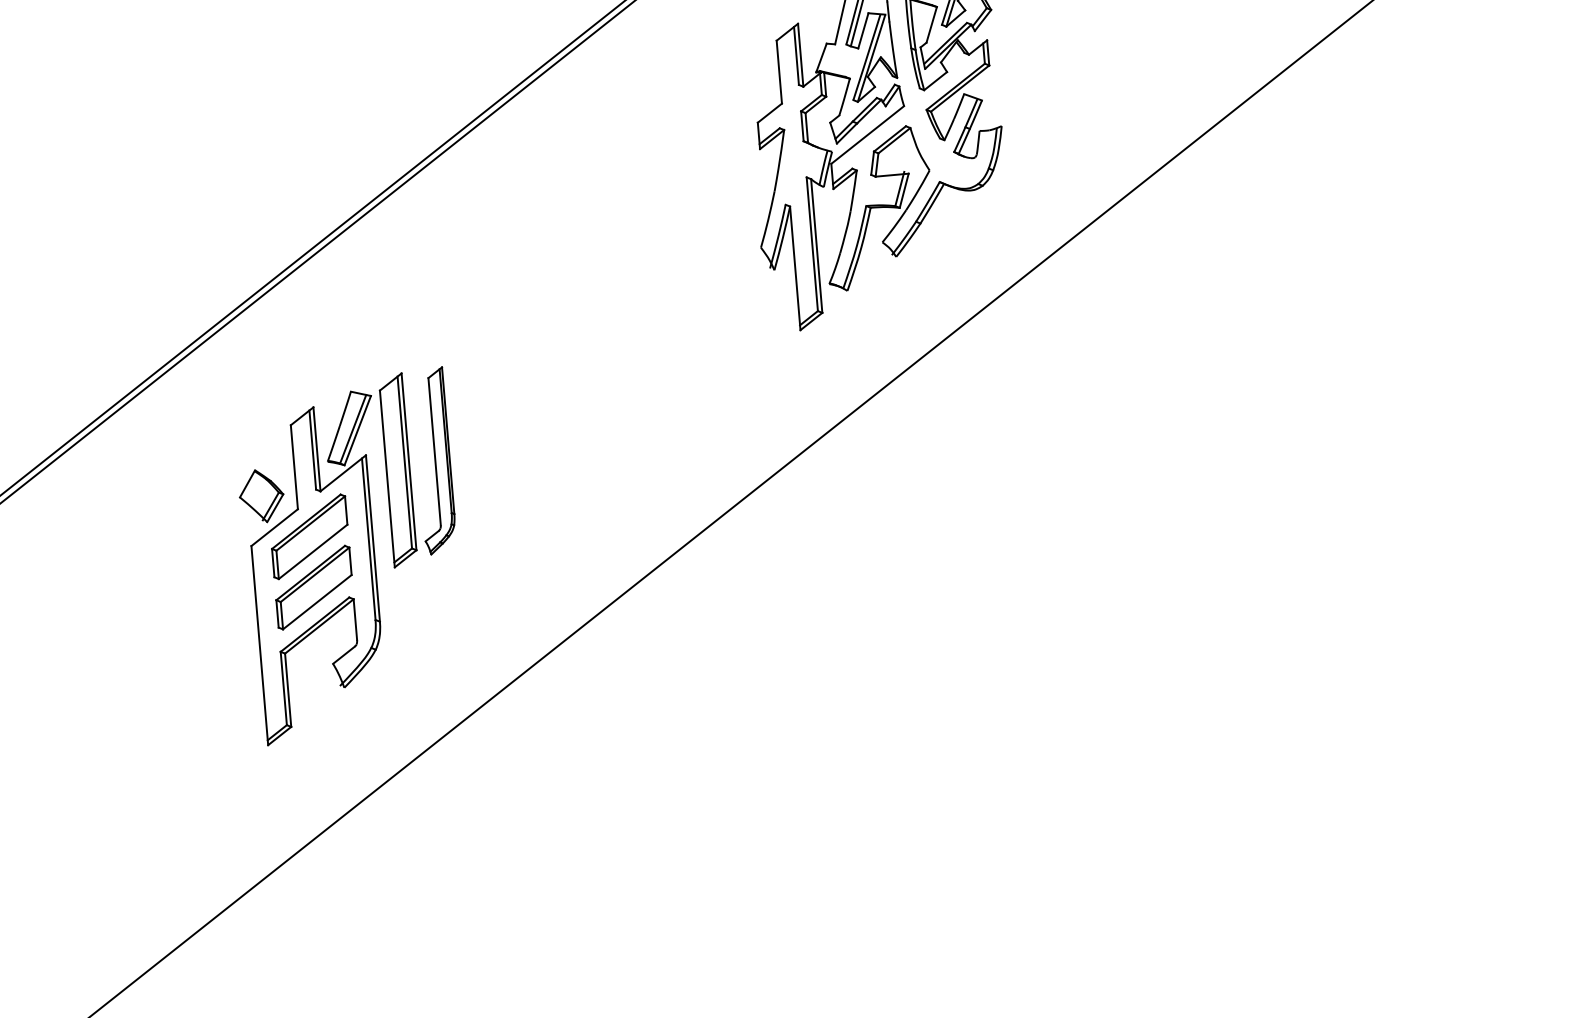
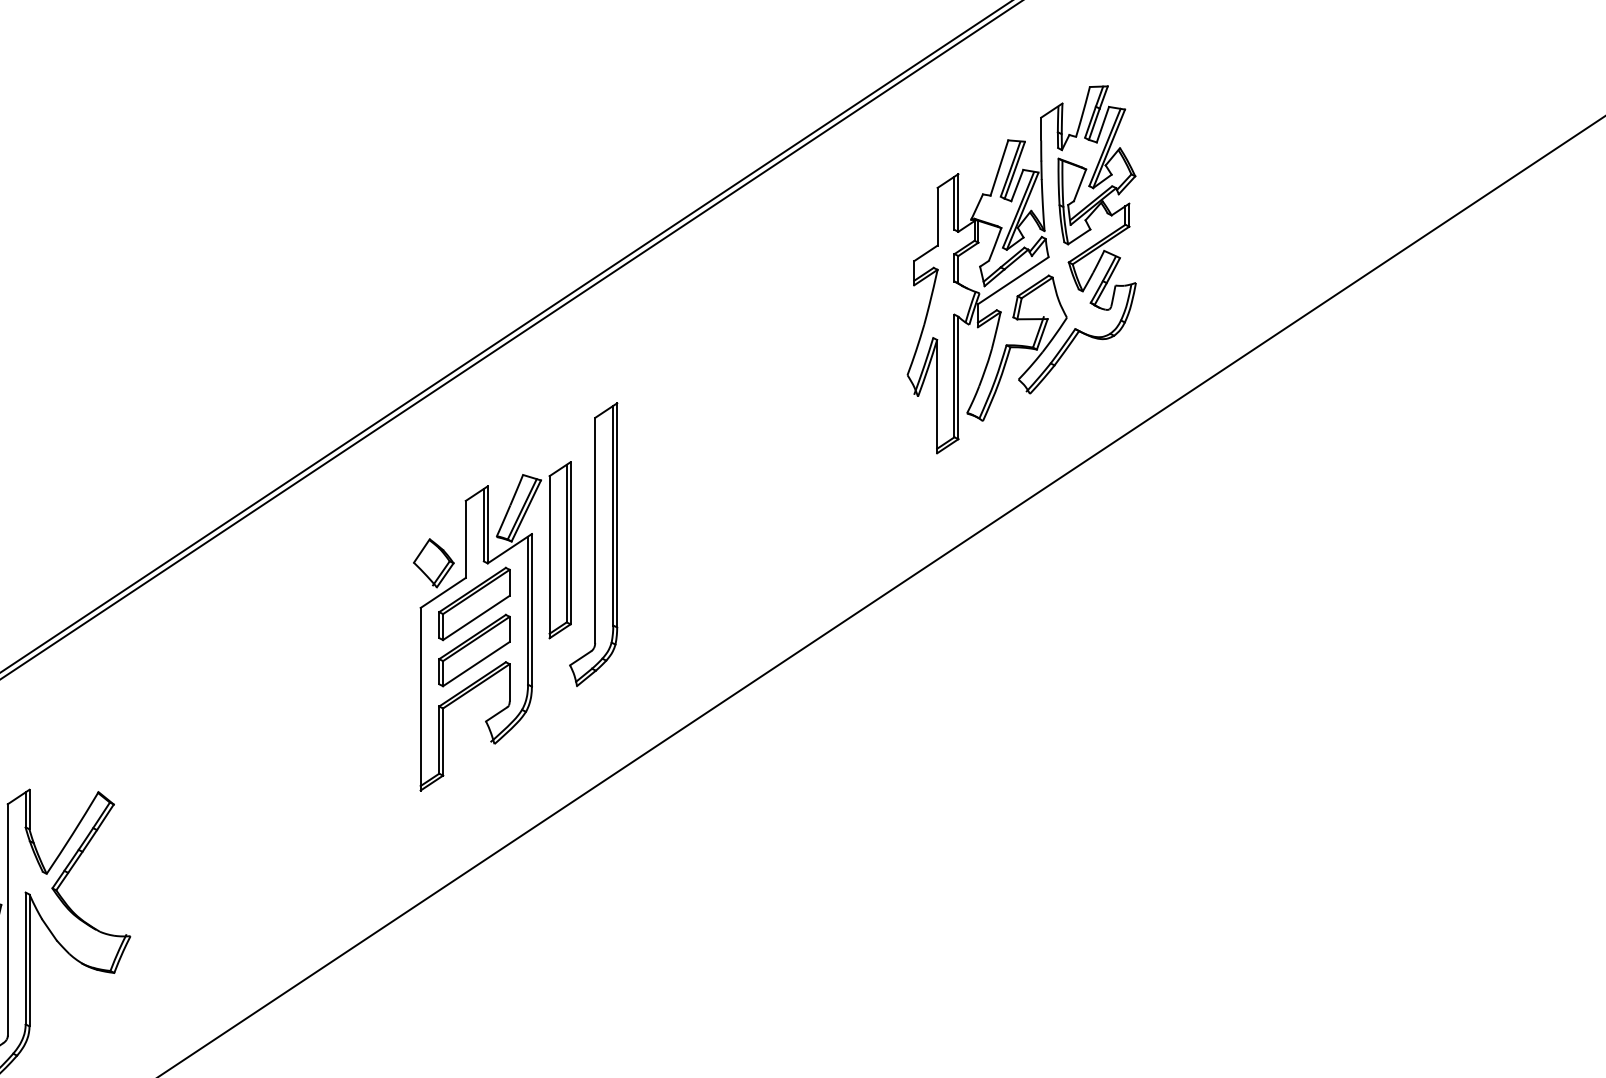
part: (434, 461) -> (593, 544), size x1.67

